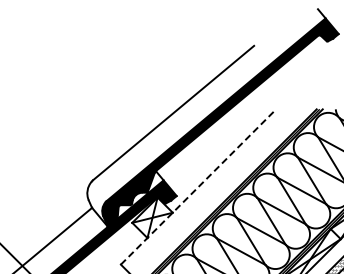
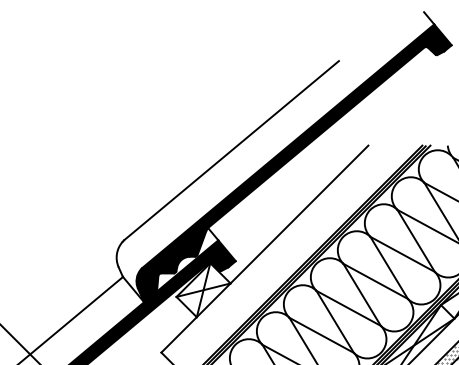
line: (198, 186) -> (264, 248), dashed -> solid

